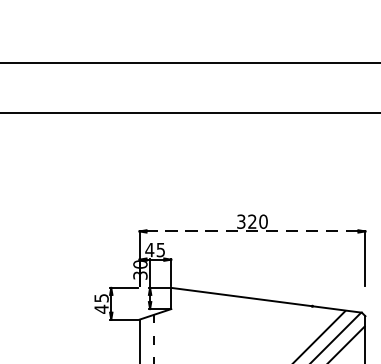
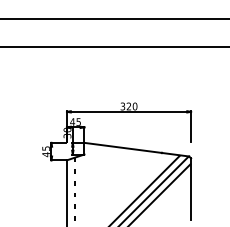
line: (251, 230) -> (128, 111), dashed -> solid

